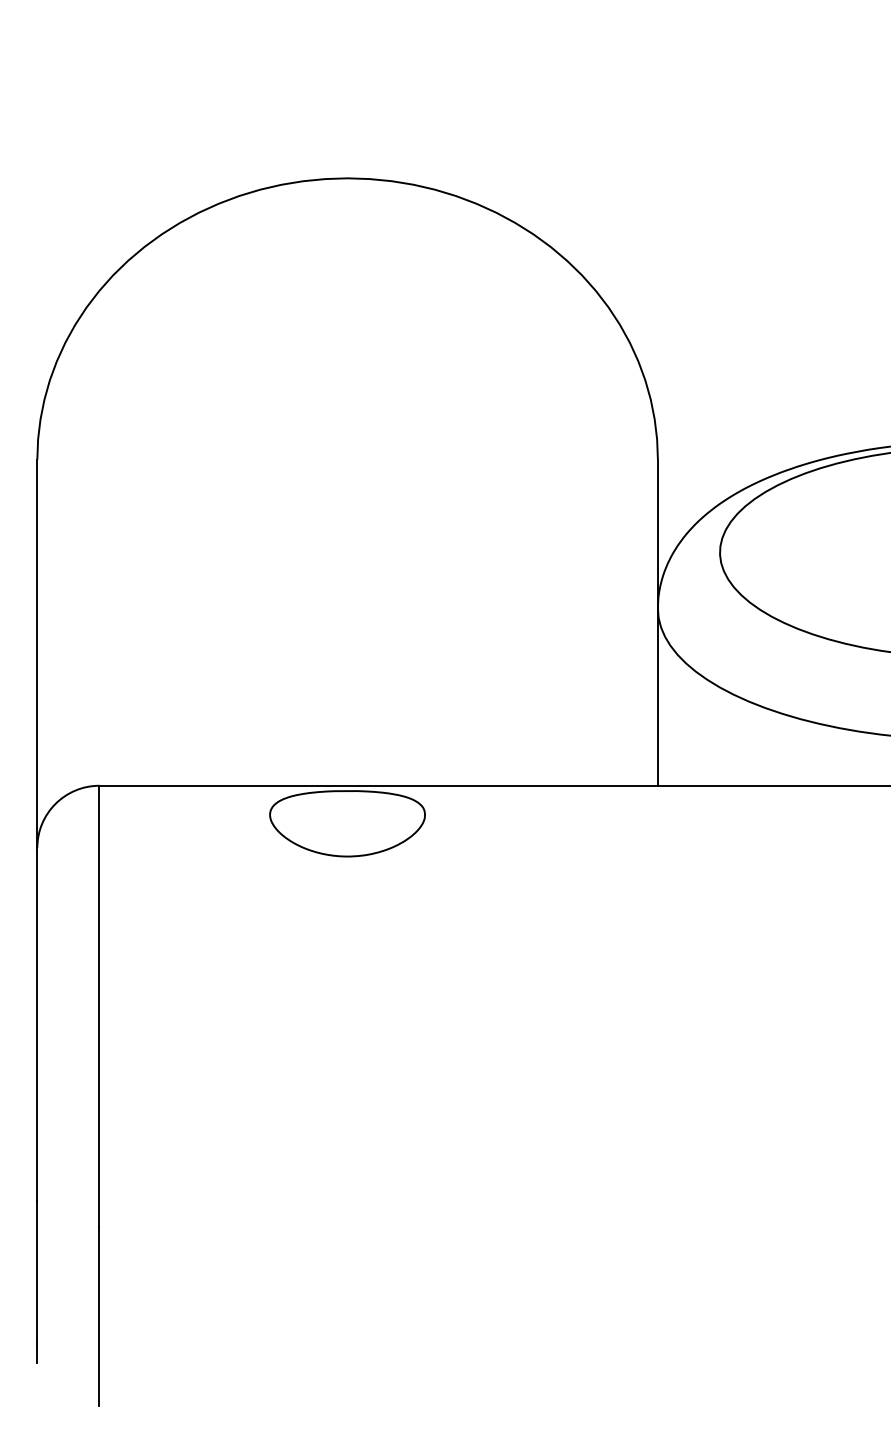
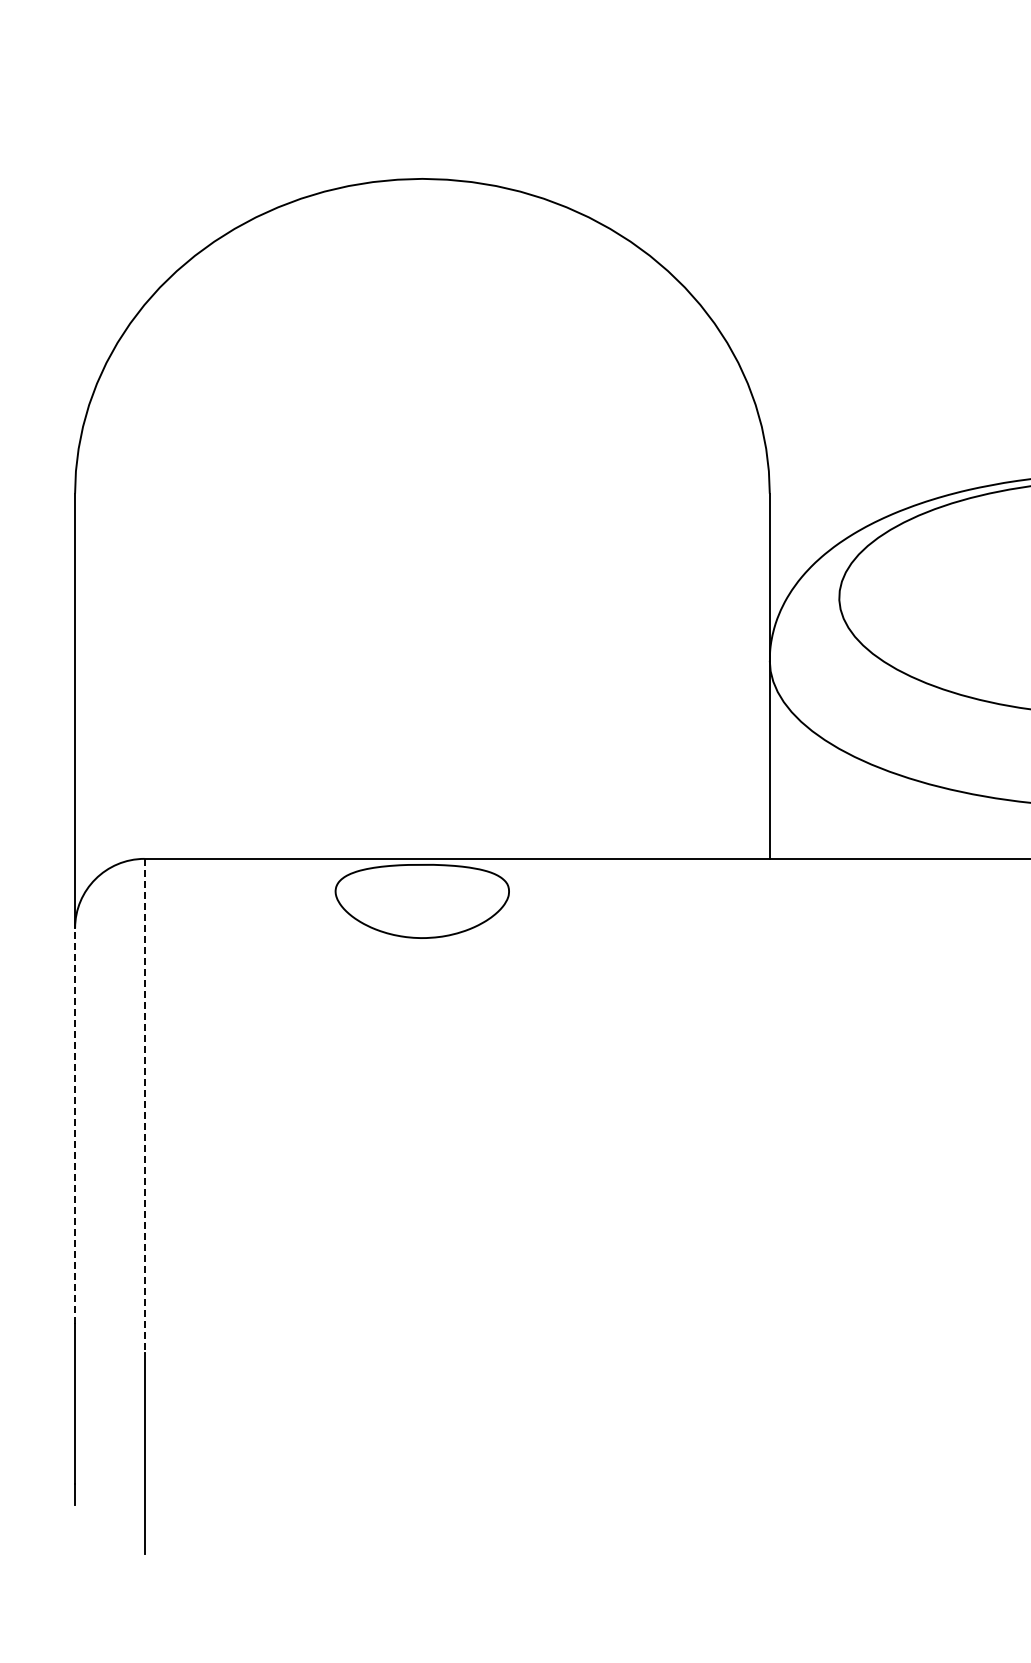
line: (99, 1006) -> (144, 1106), solid -> dashed
line: (37, 1024) -> (75, 1126), solid -> dashed

